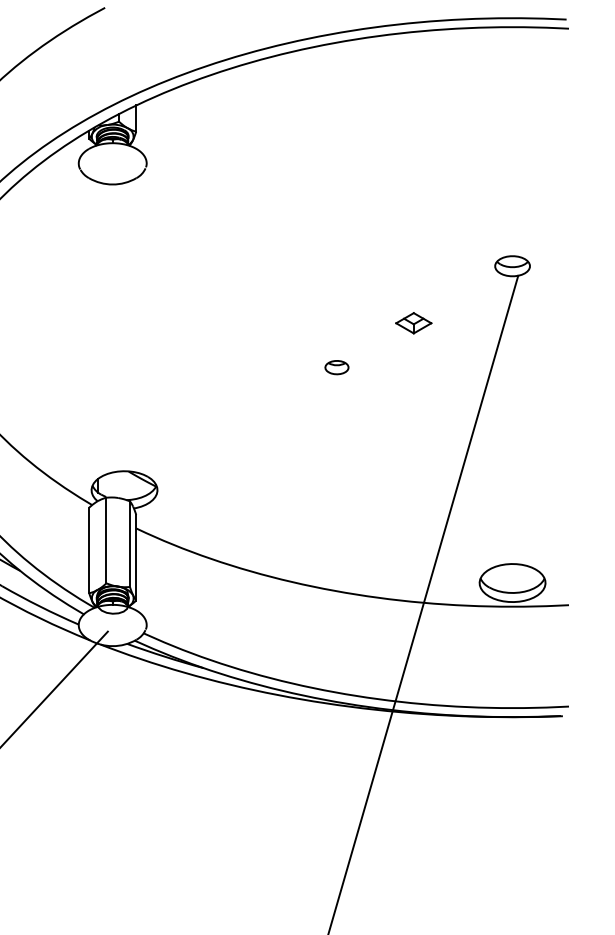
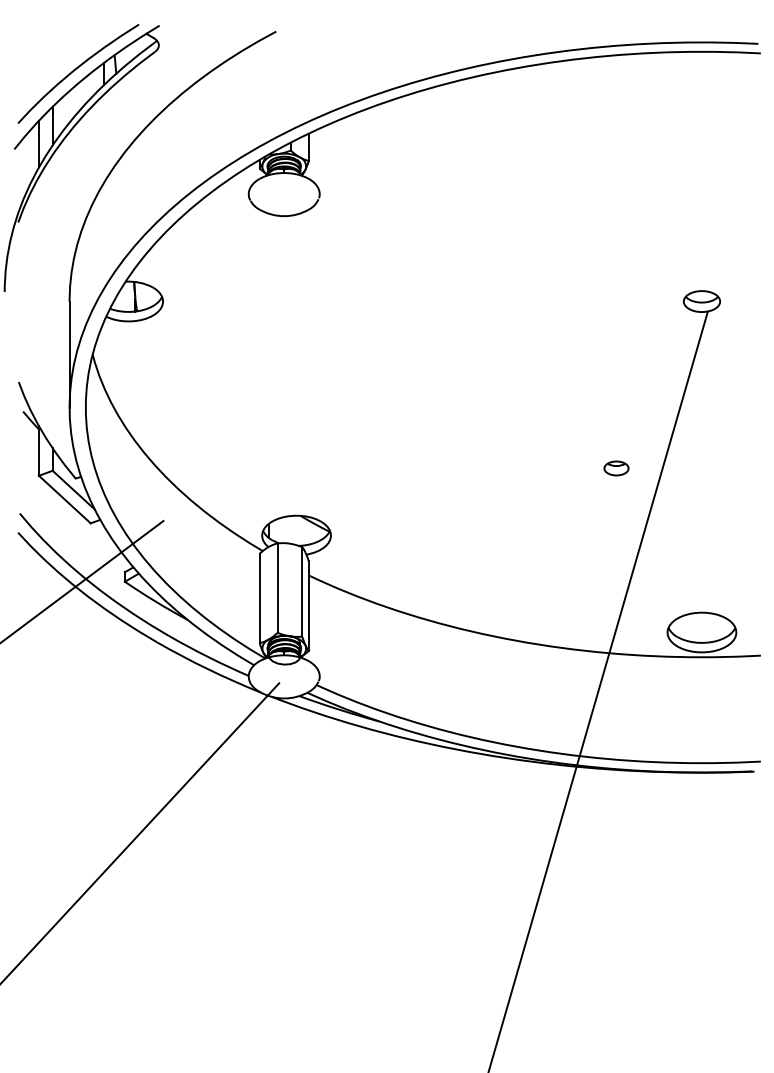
part: (413, 322) -> (598, 360), removed
part: (336, 367) -> (616, 468), moved

